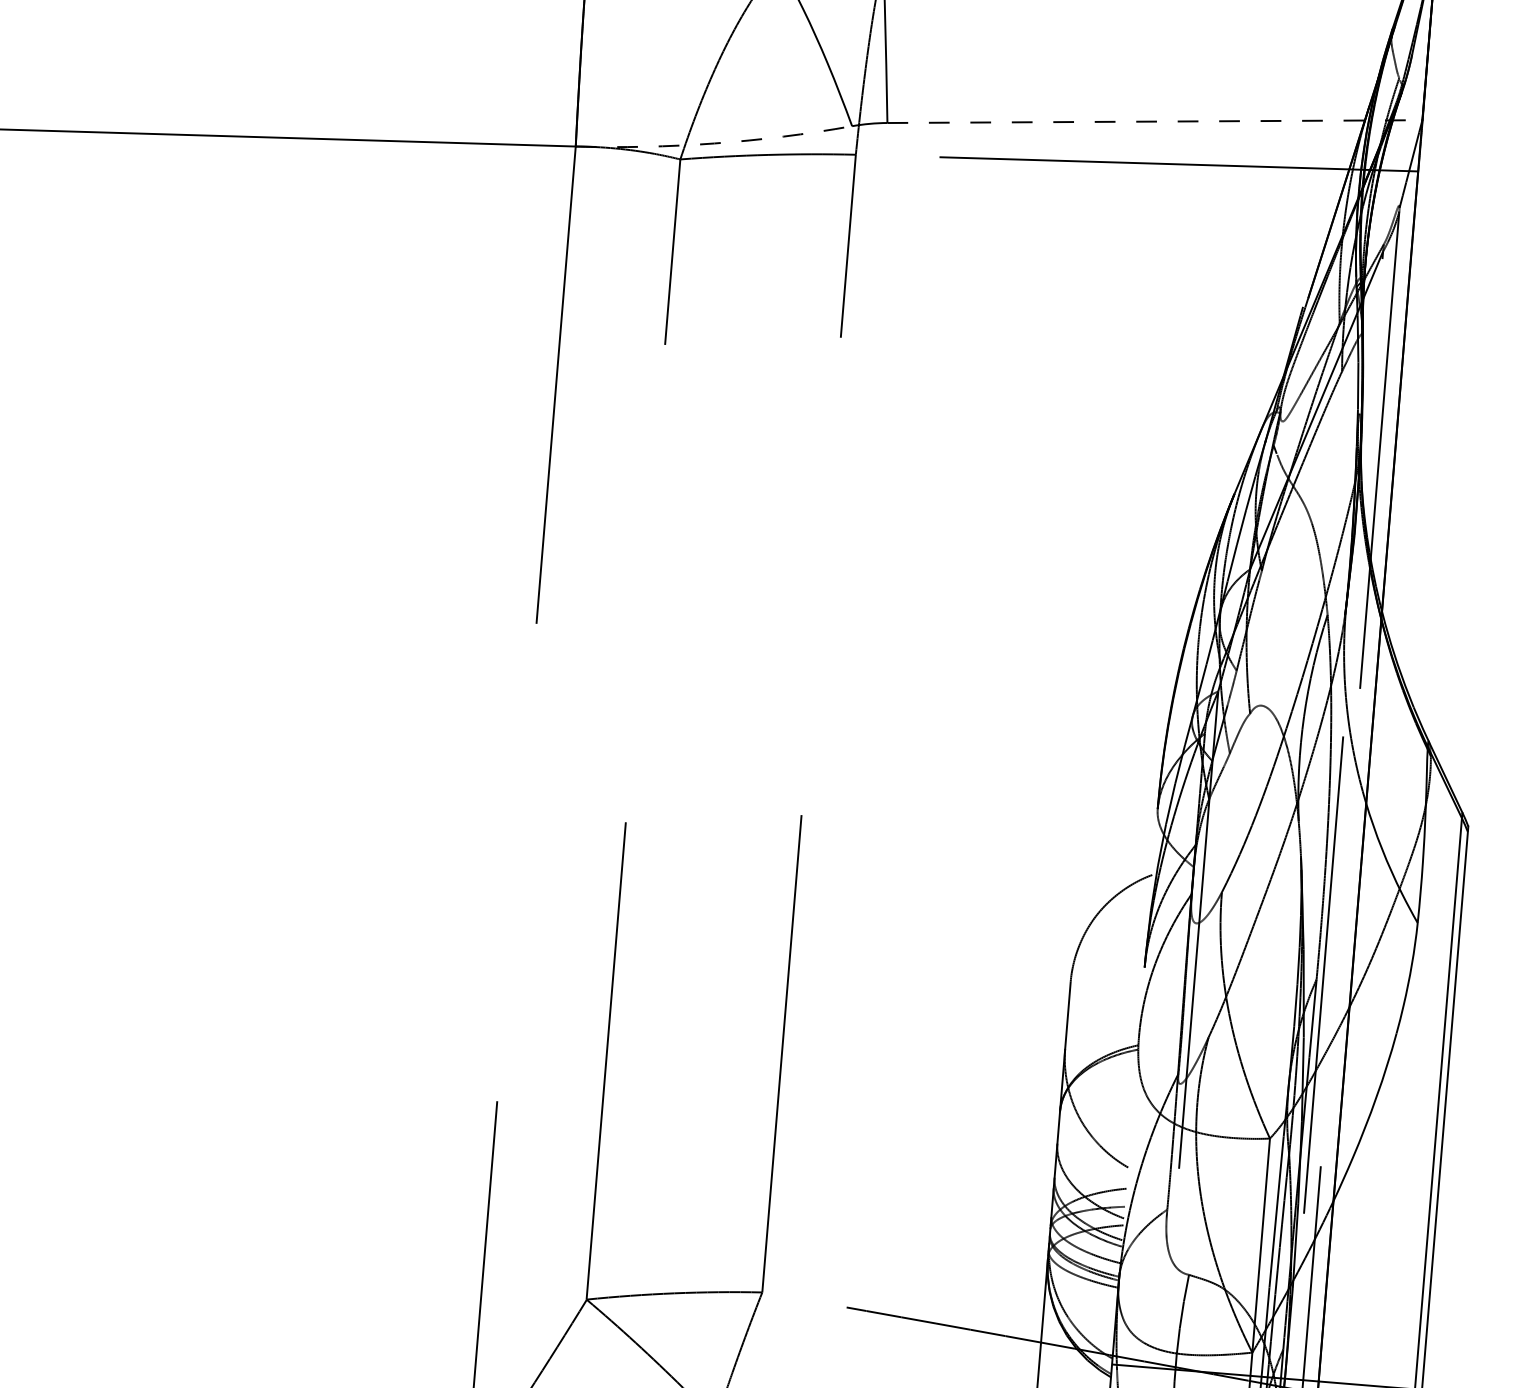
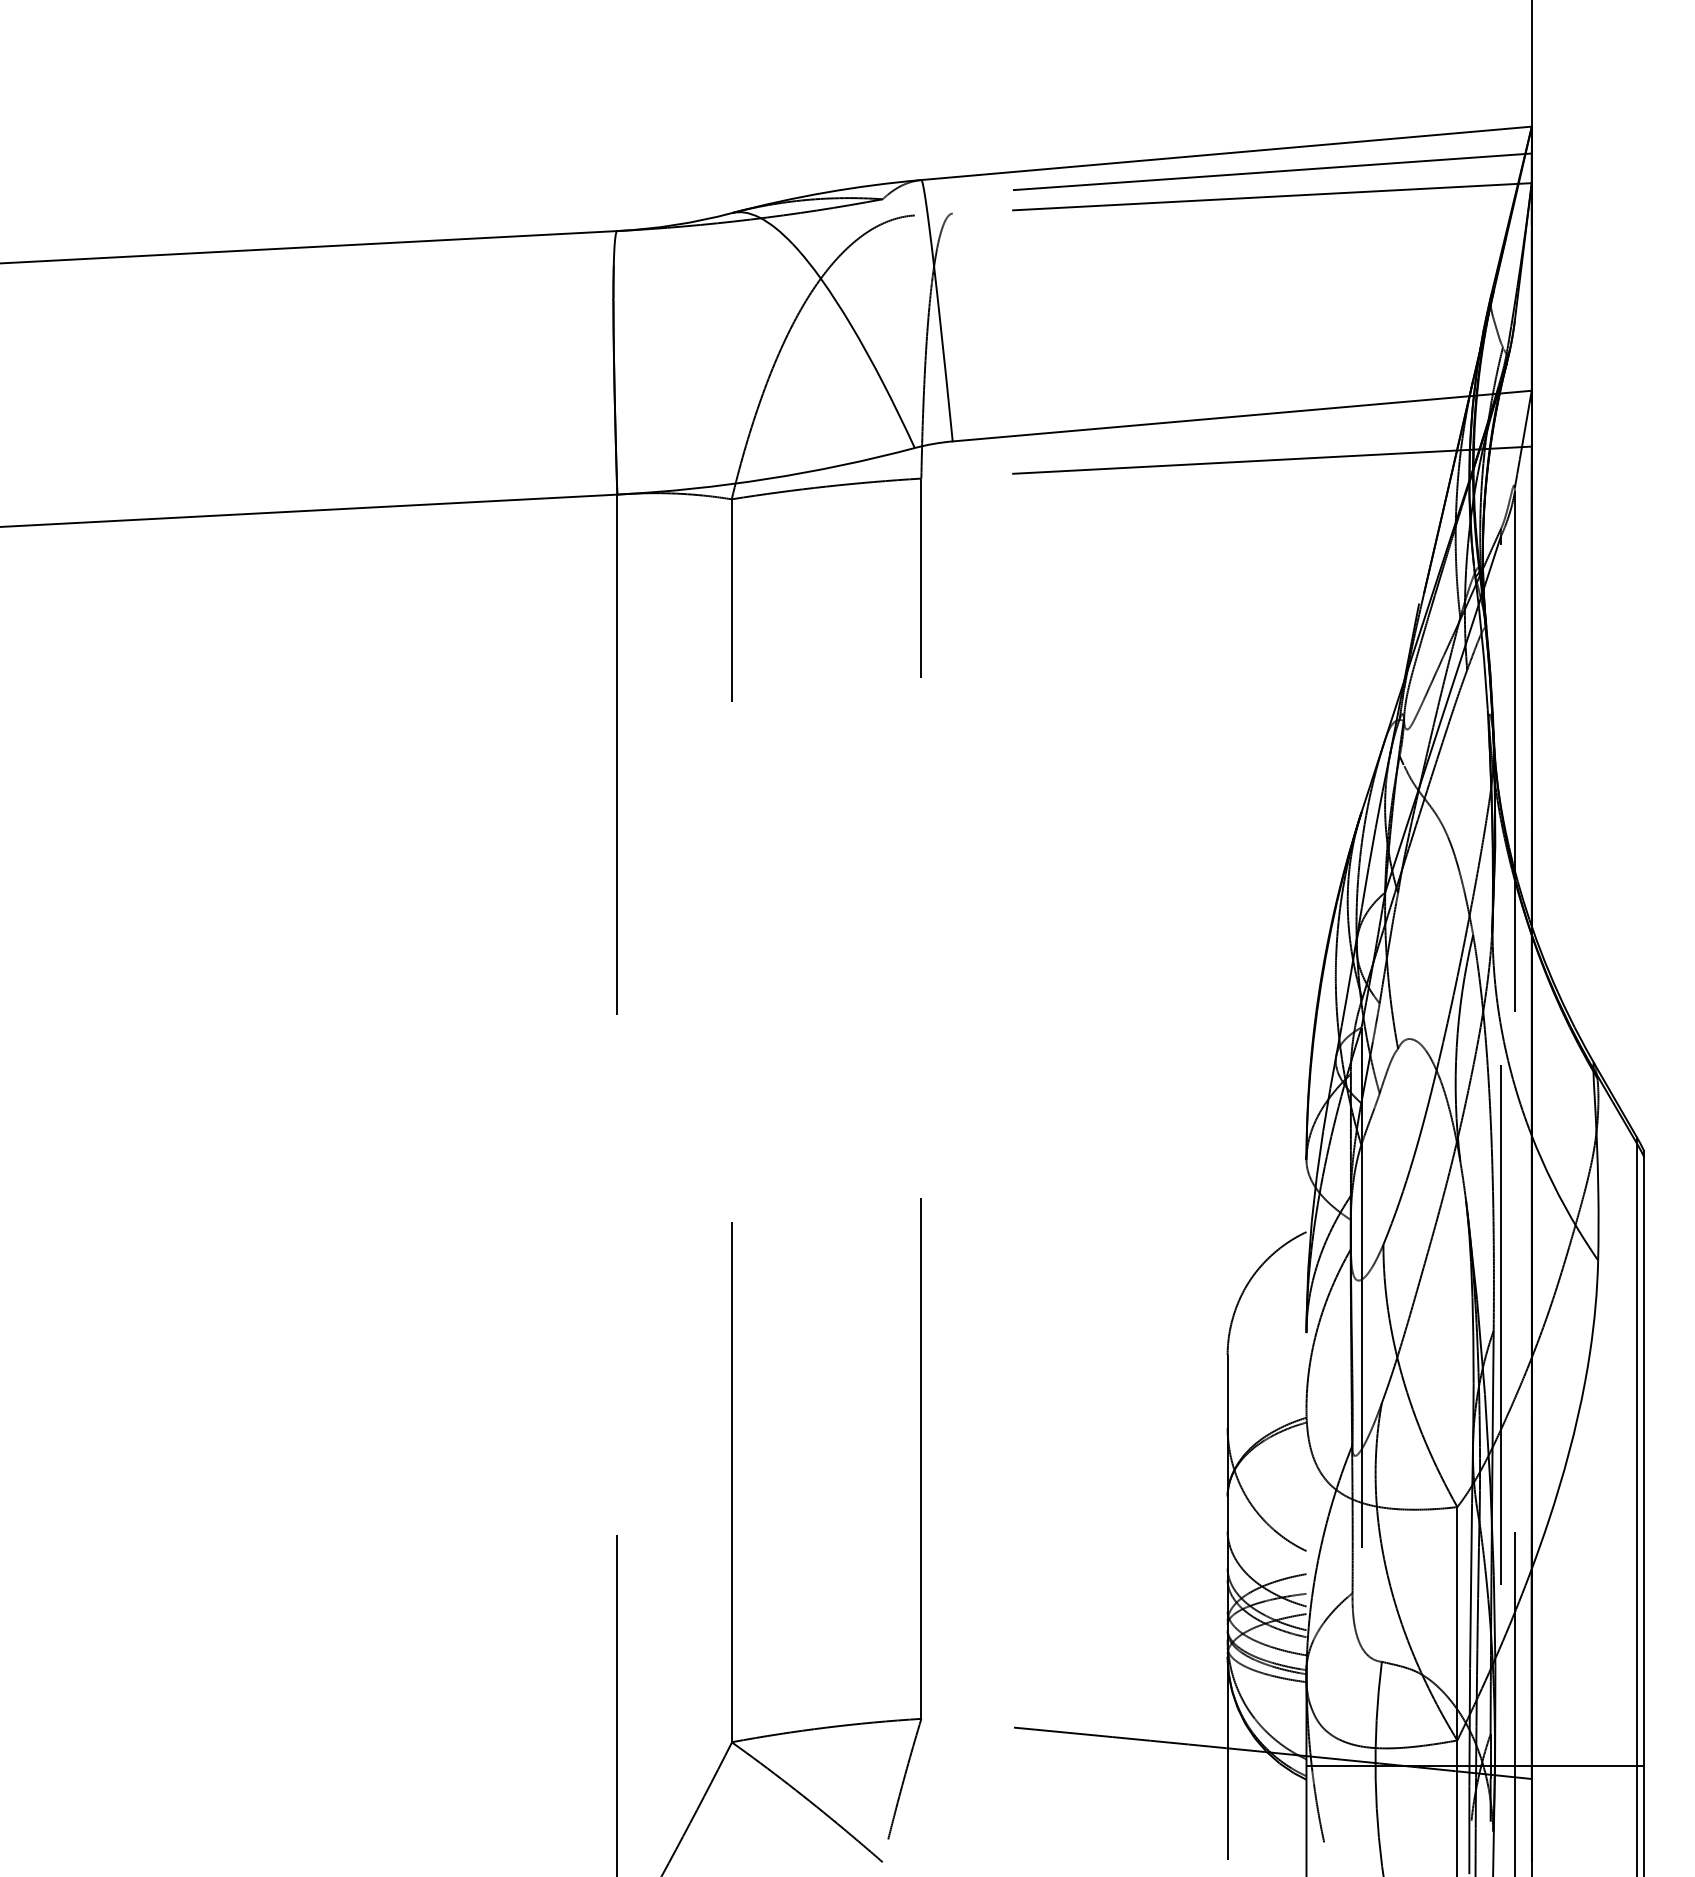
line: (1155, 122) -> (1242, 416), dashed -> solid
arc: (714, 143) -> (767, 479), dashed -> solid

